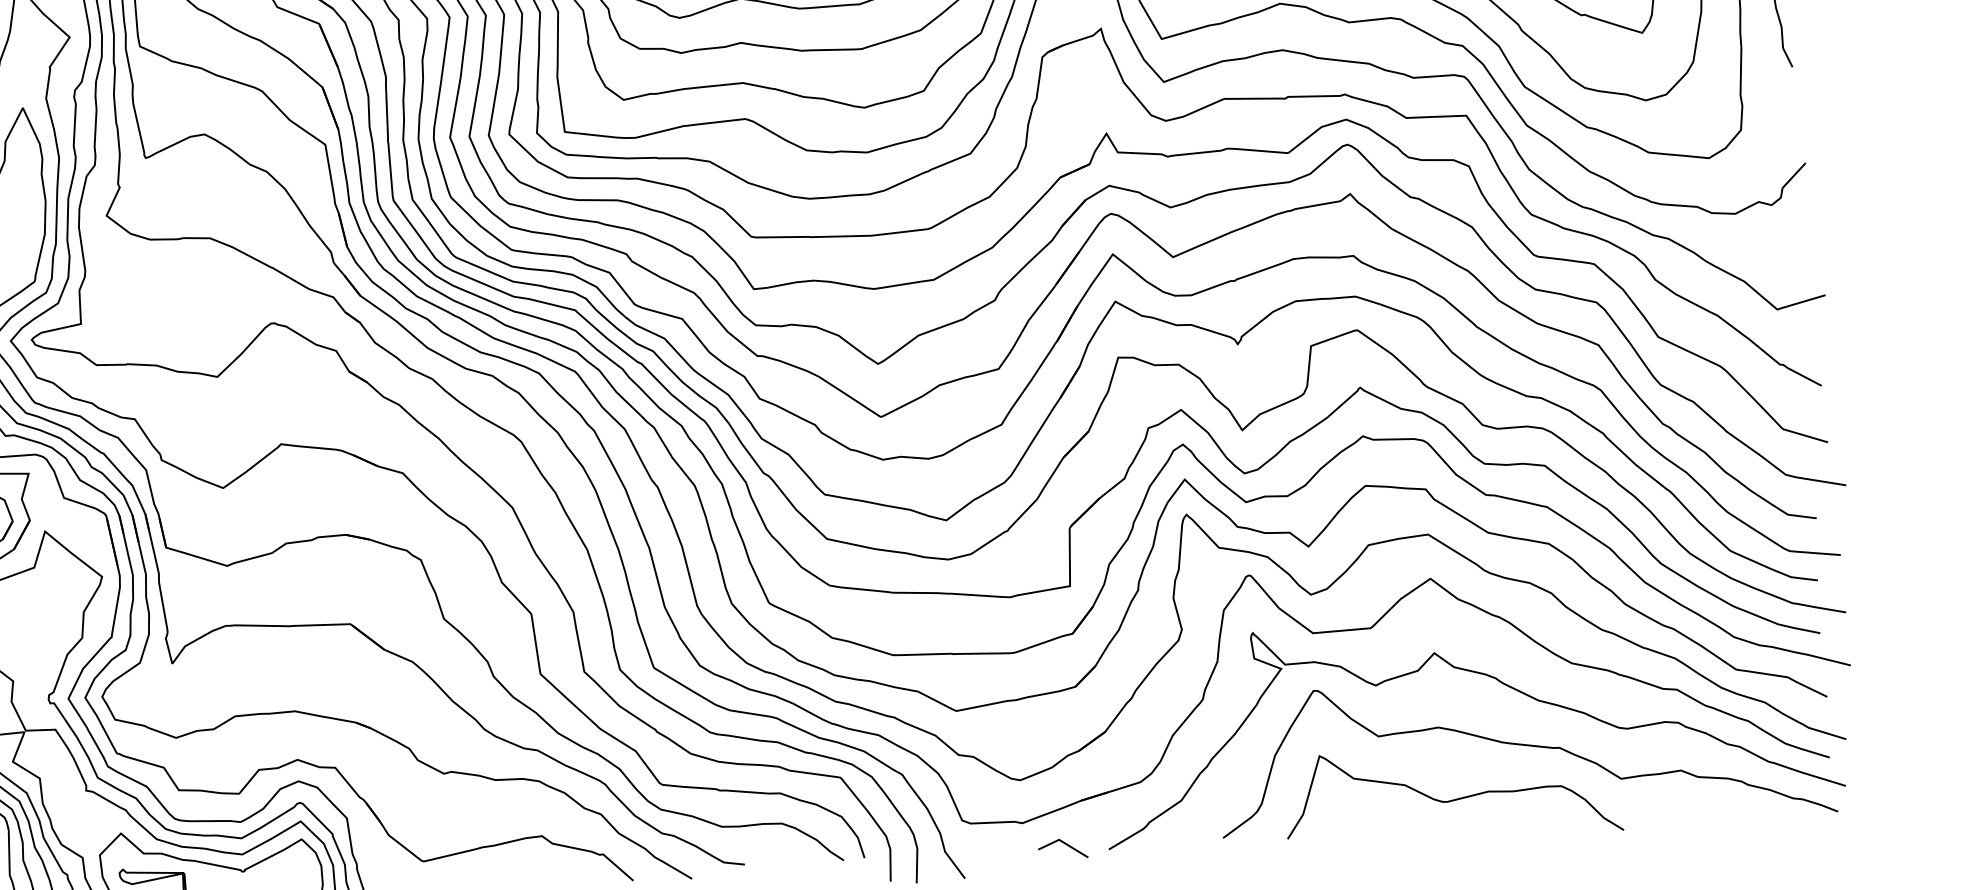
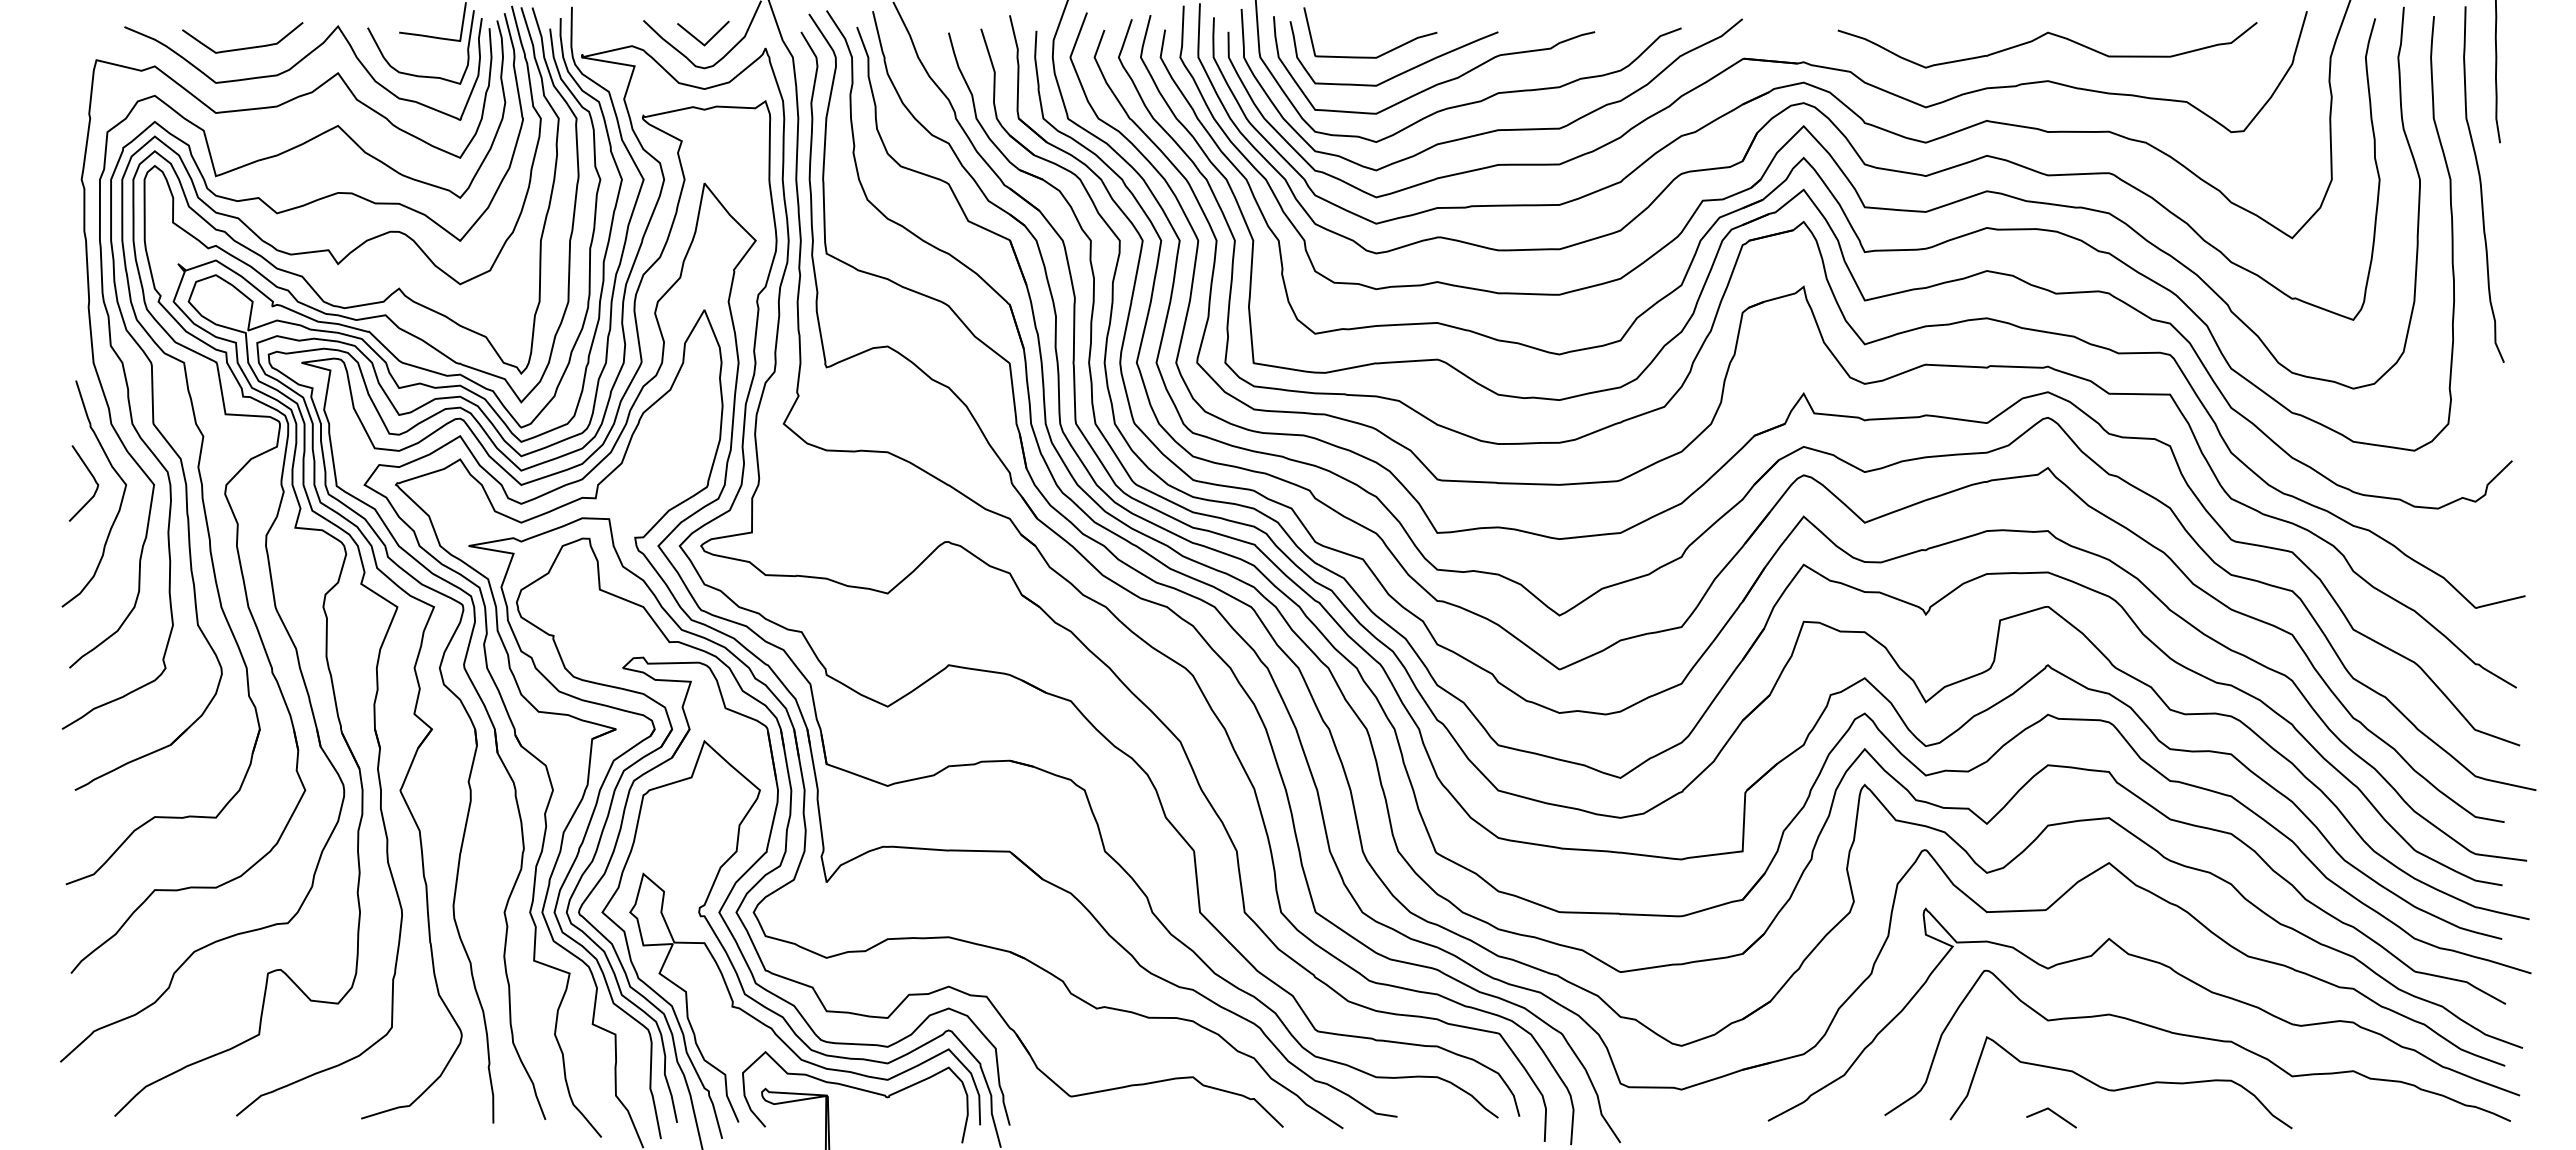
line: (1064, 844) -> (2053, 1113), moved

